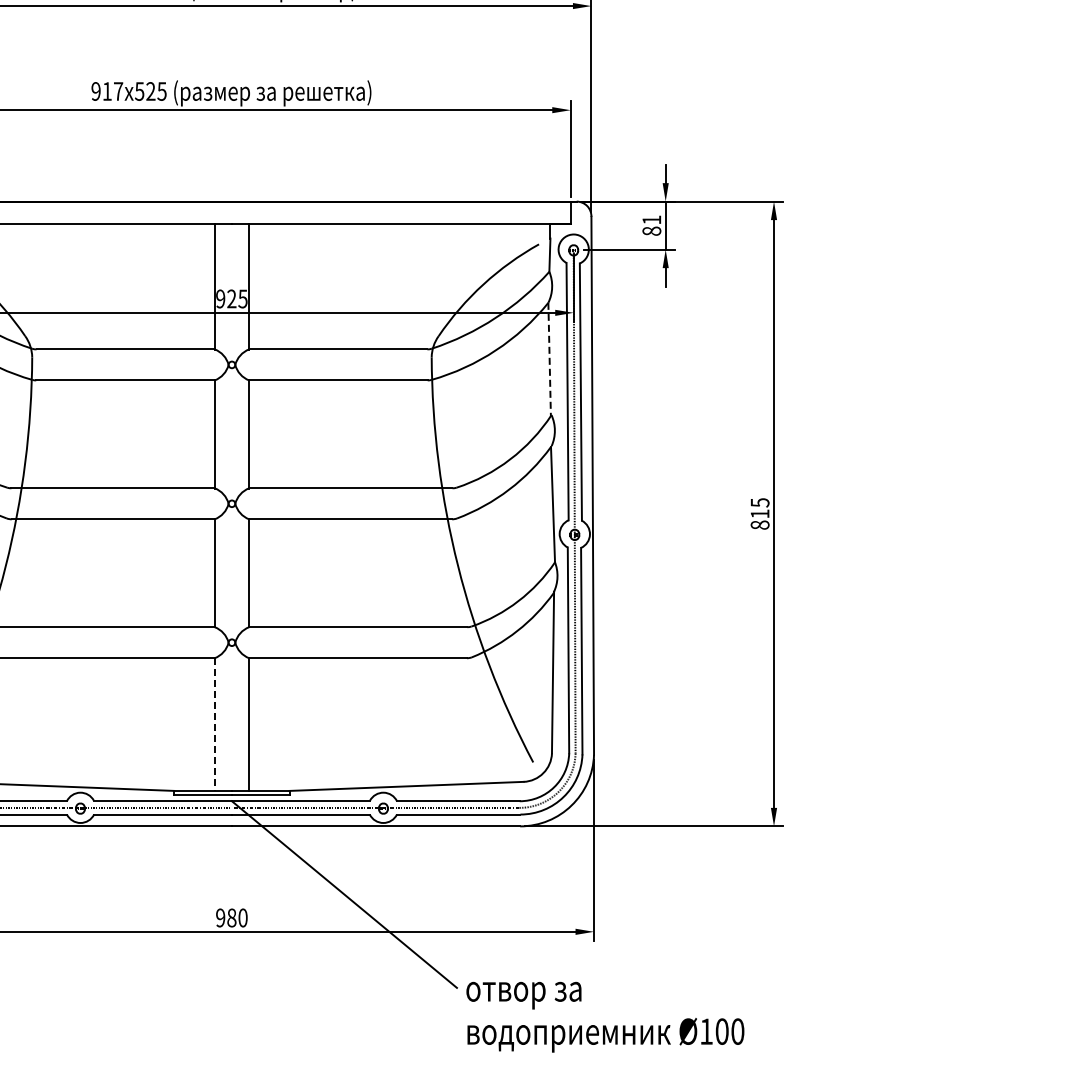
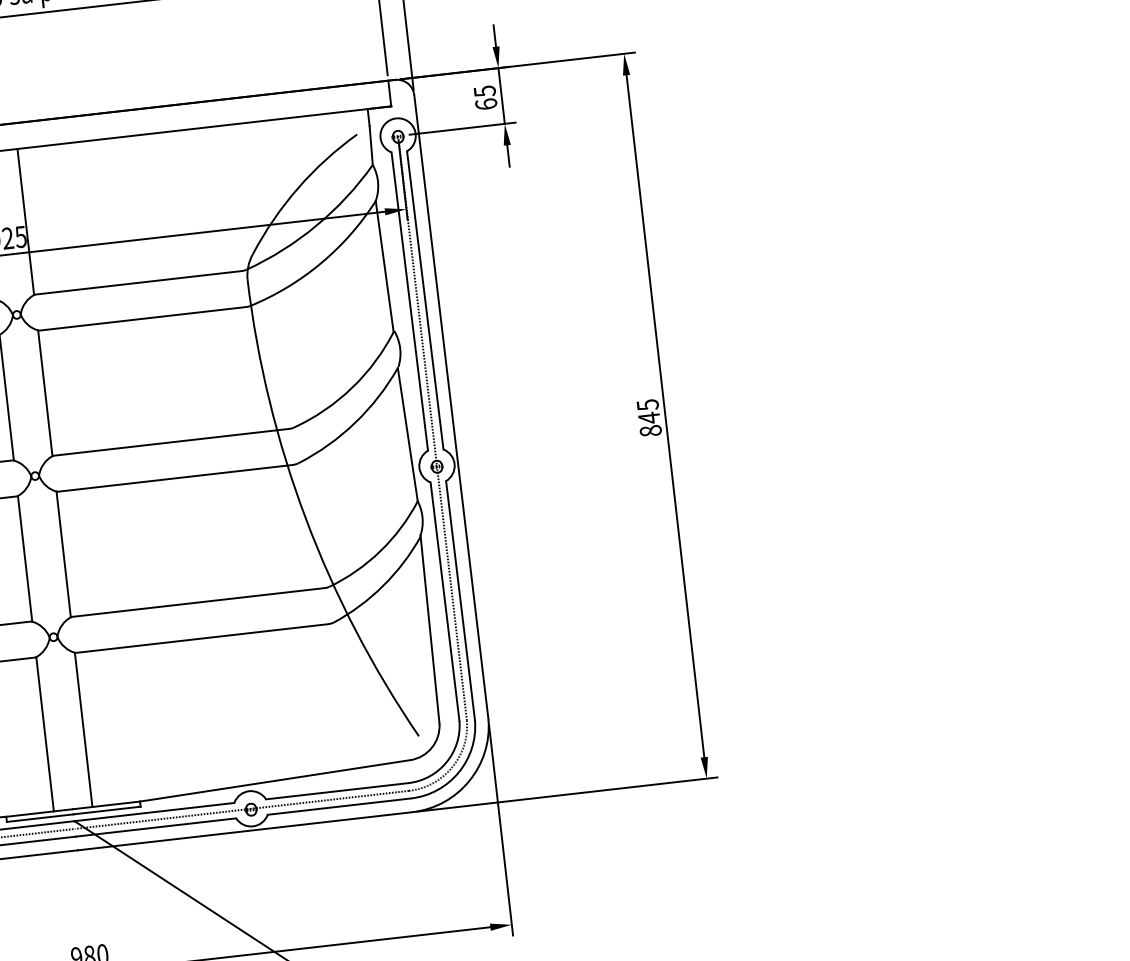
text: (651, 225) -> (485, 97), 81 -> 65
line: (549, 359) -> (384, 266), dashed -> solid
text: (759, 514) -> (648, 418), 815 -> 845
line: (215, 724) -> (45, 734), dashed -> solid

